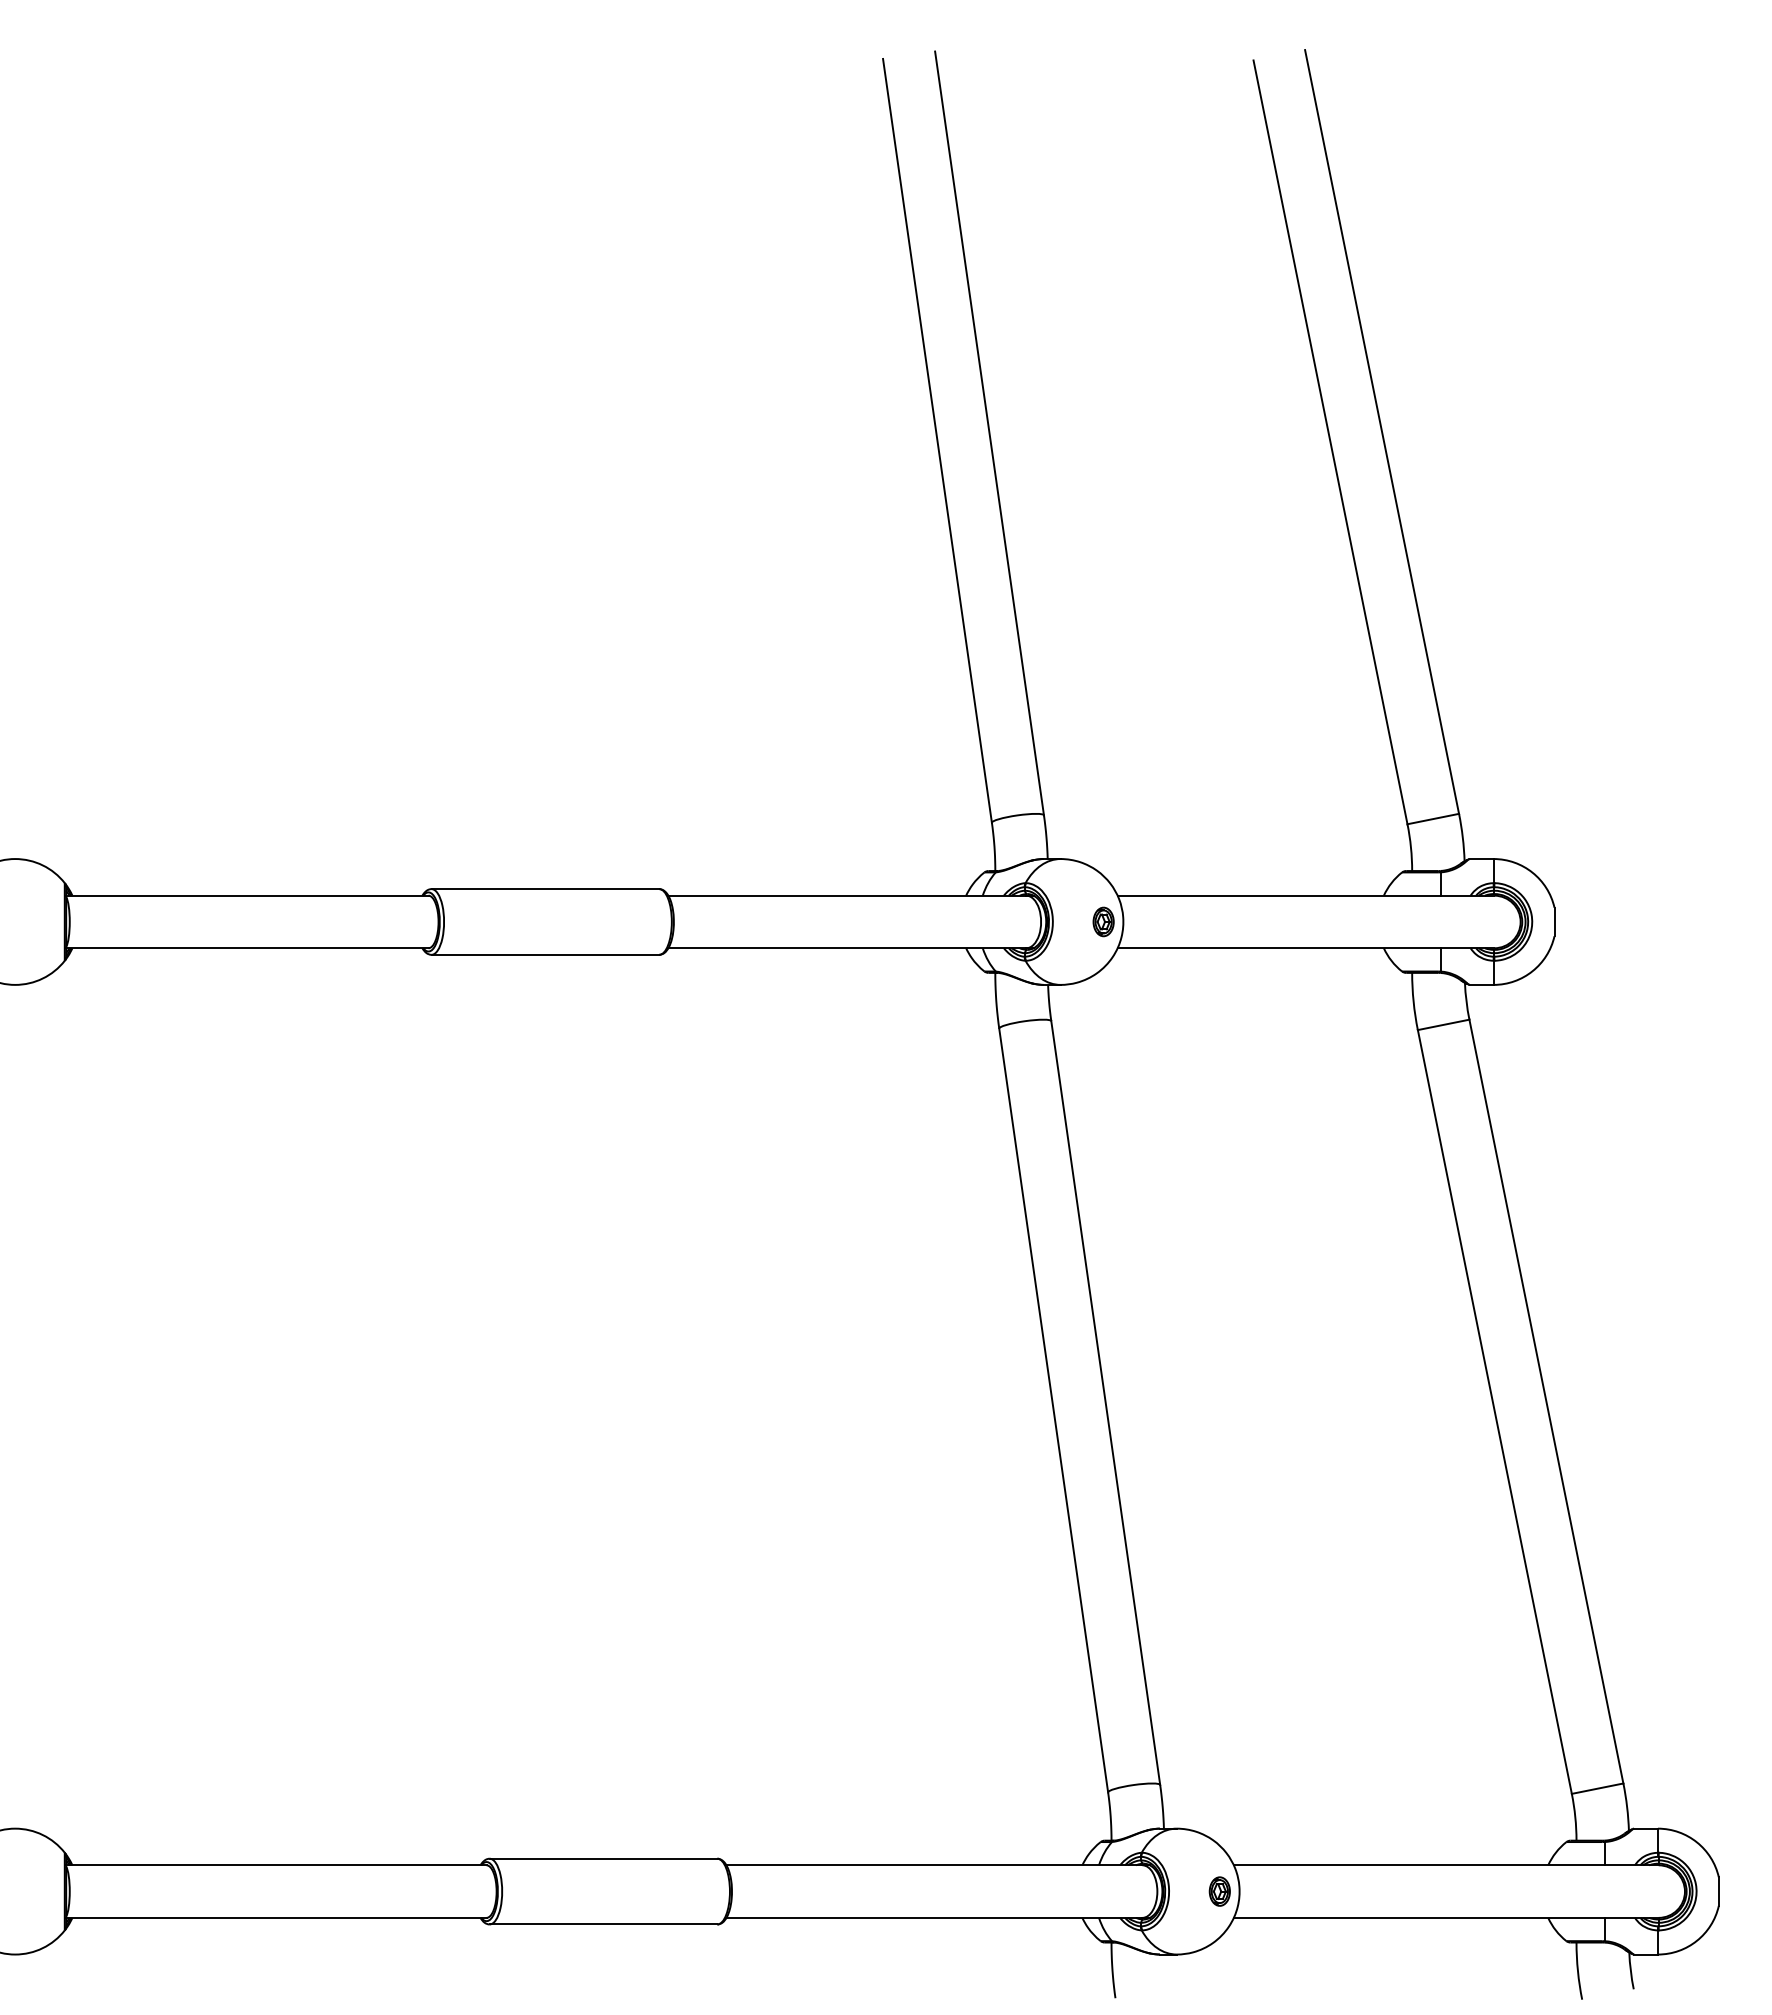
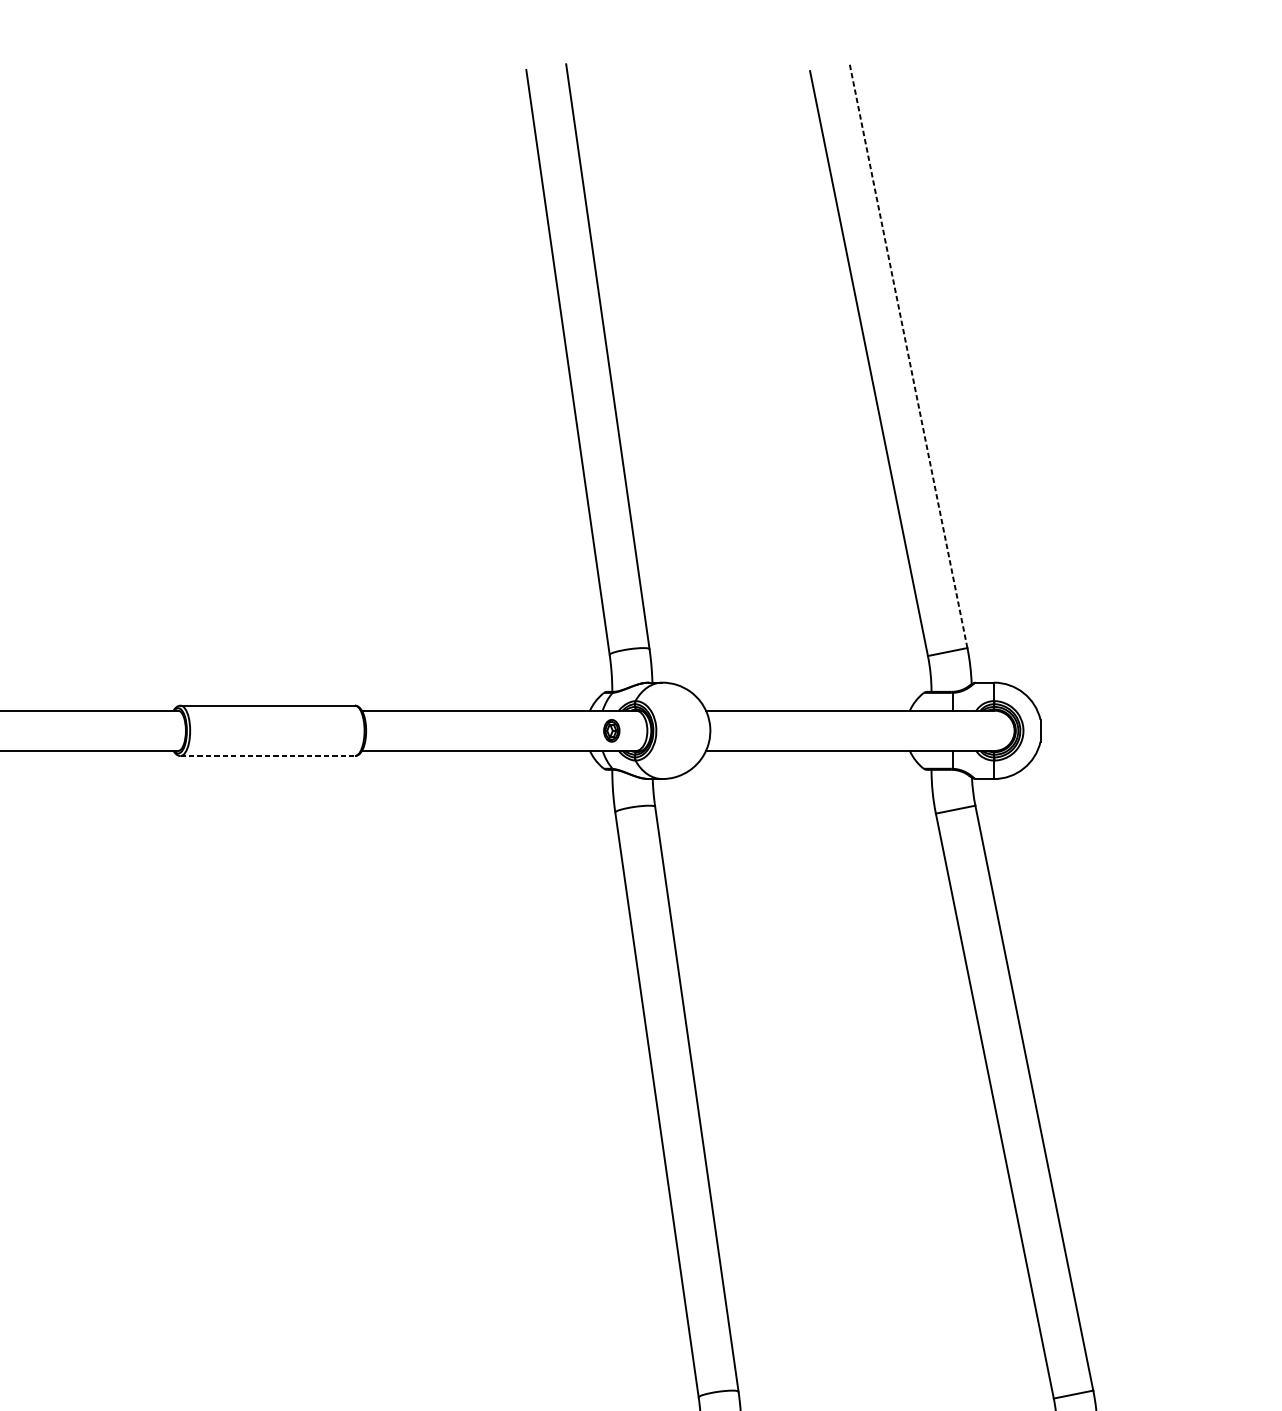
line: (1382, 431) -> (908, 355), solid -> dashed
part: (1103, 921) -> (611, 730), moved
line: (545, 954) -> (267, 755), solid -> dashed

